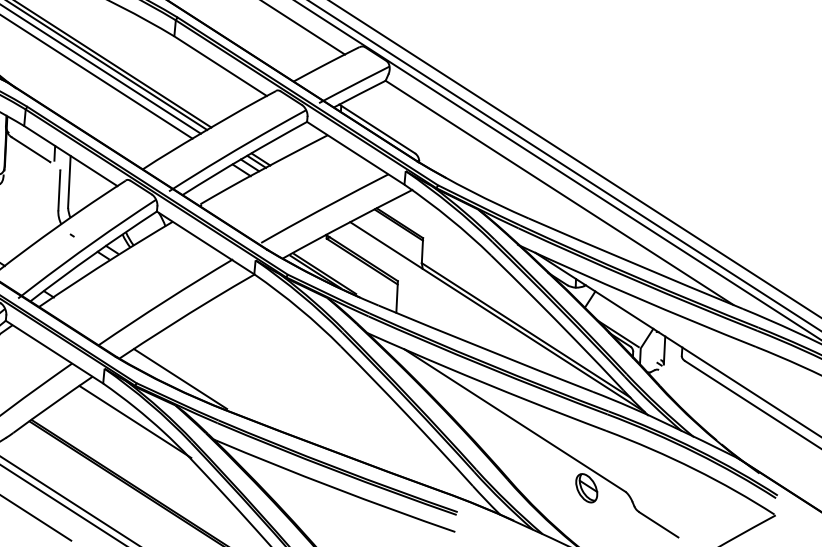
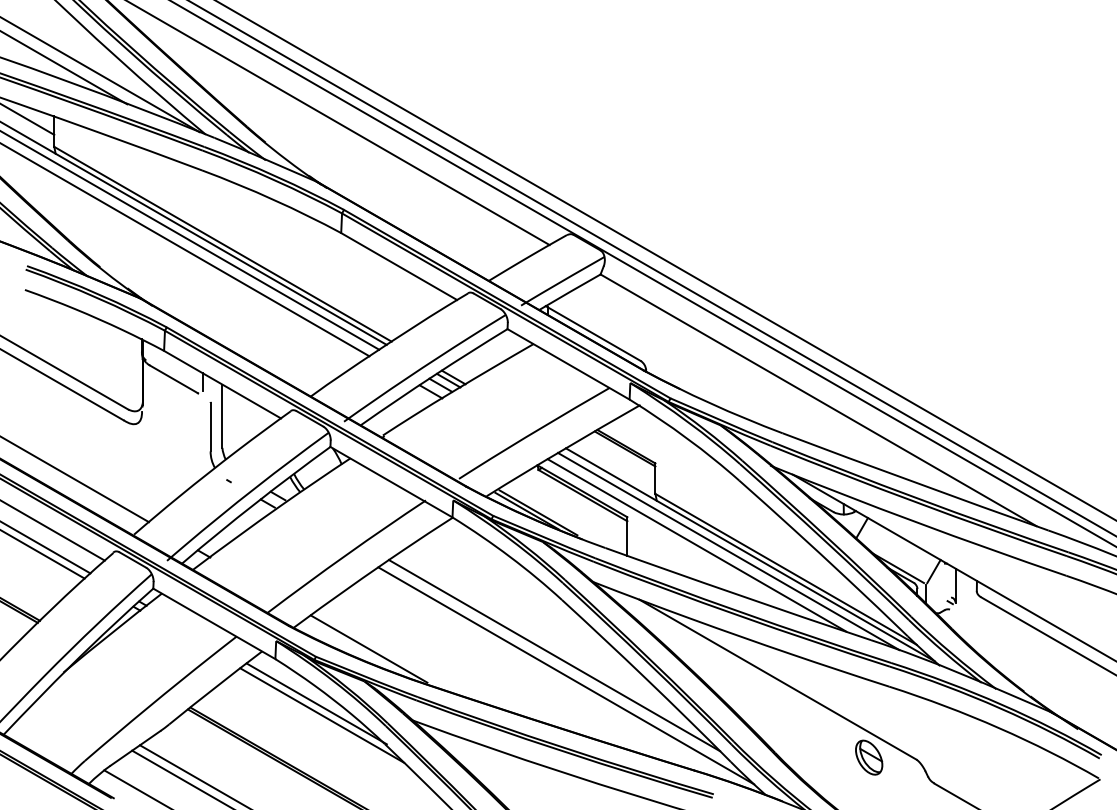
line: (453, 307) -> (696, 545), added
line: (479, 313) -> (728, 551), added
line: (332, 391) -> (554, 655), added
line: (341, 408) -> (566, 675), added
line: (139, 431) -> (322, 715), added

